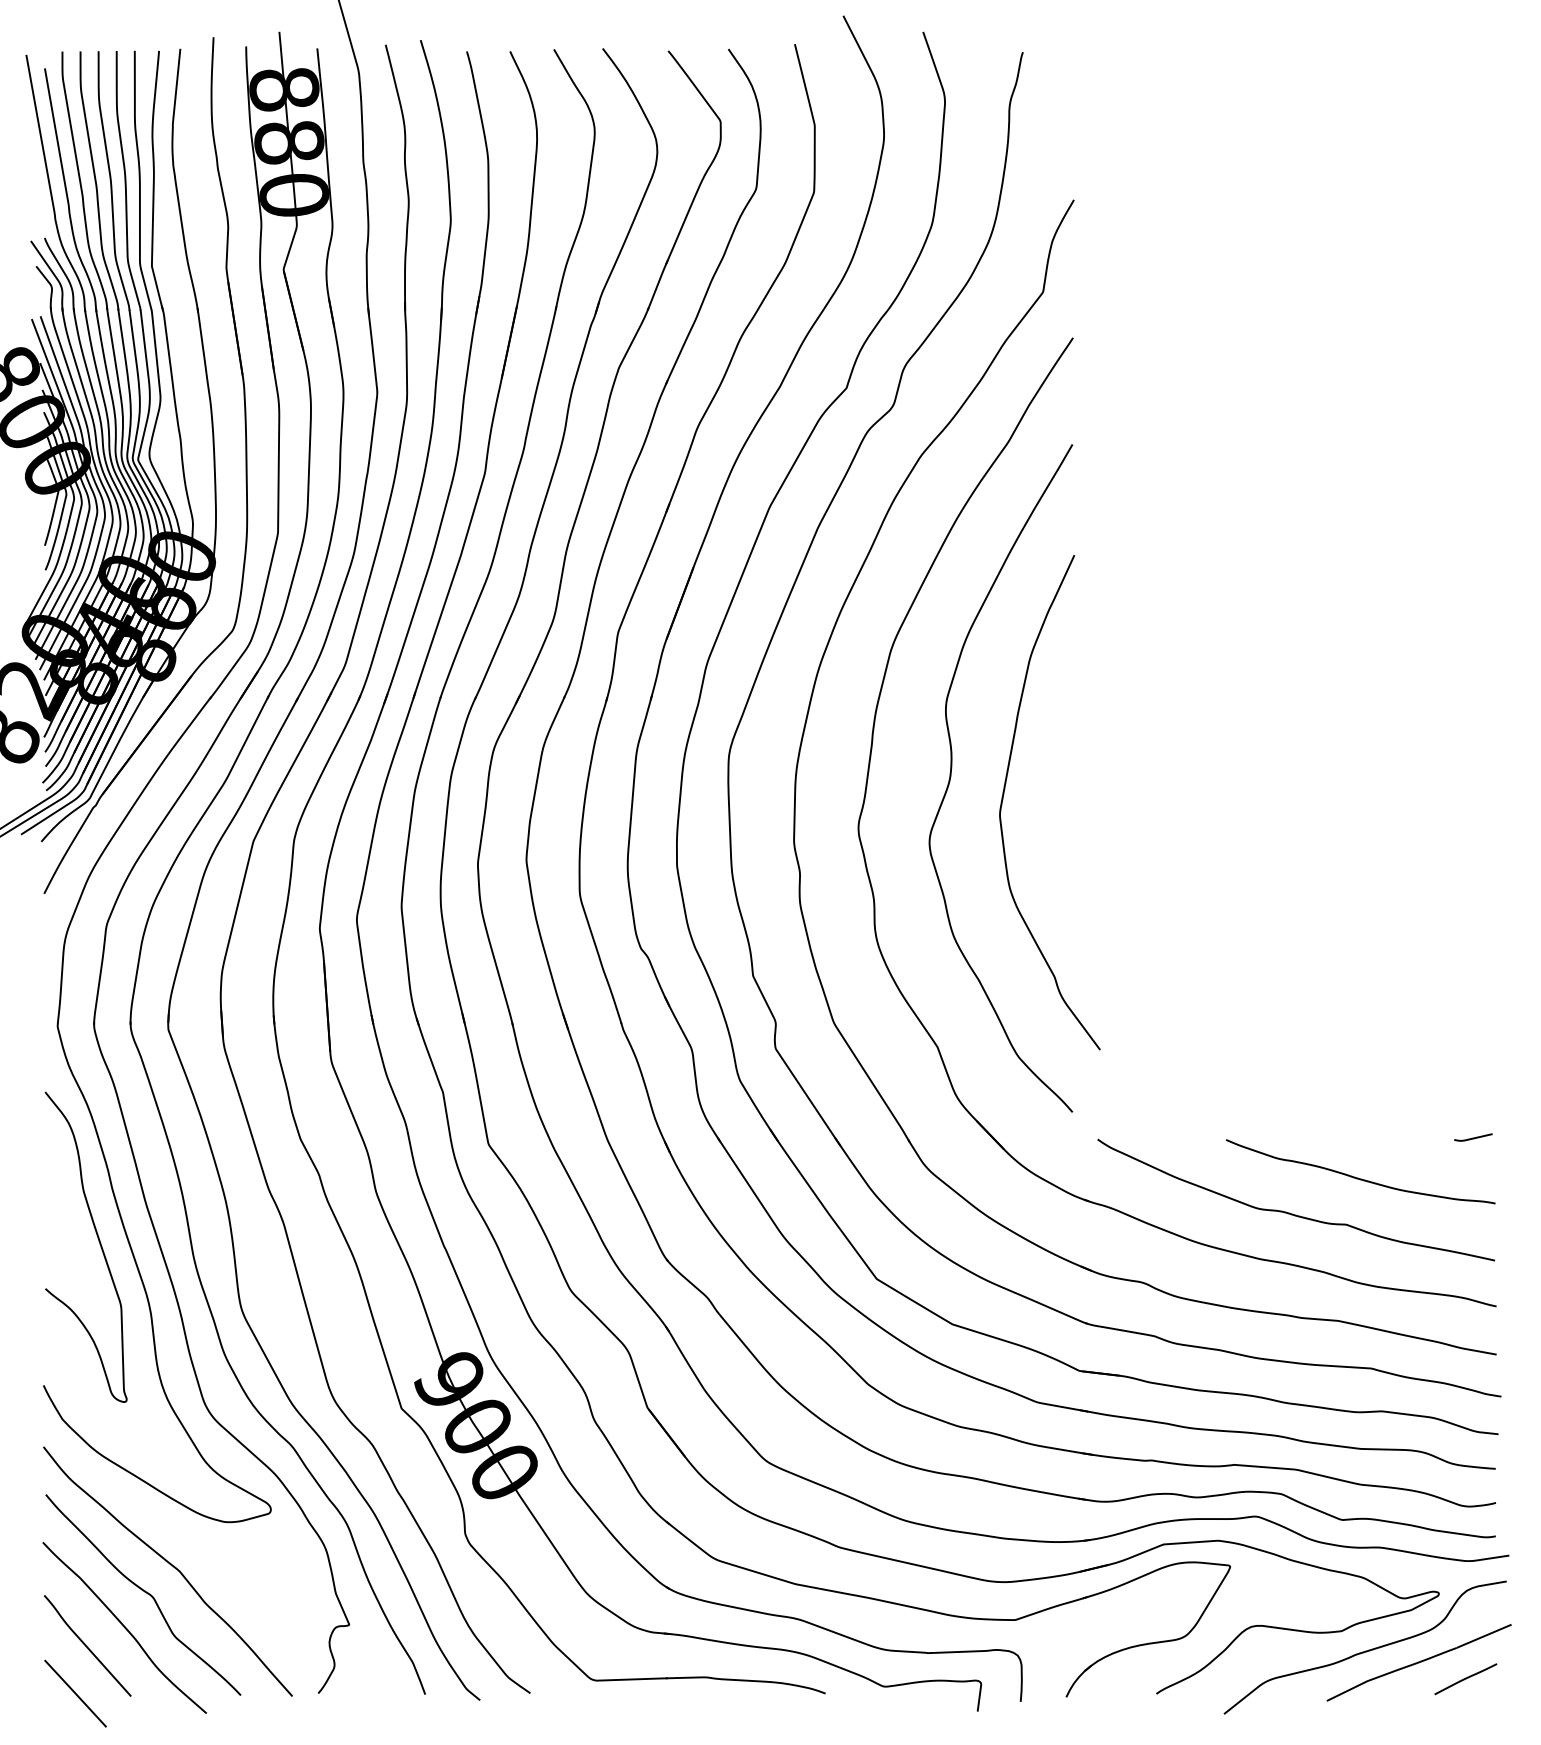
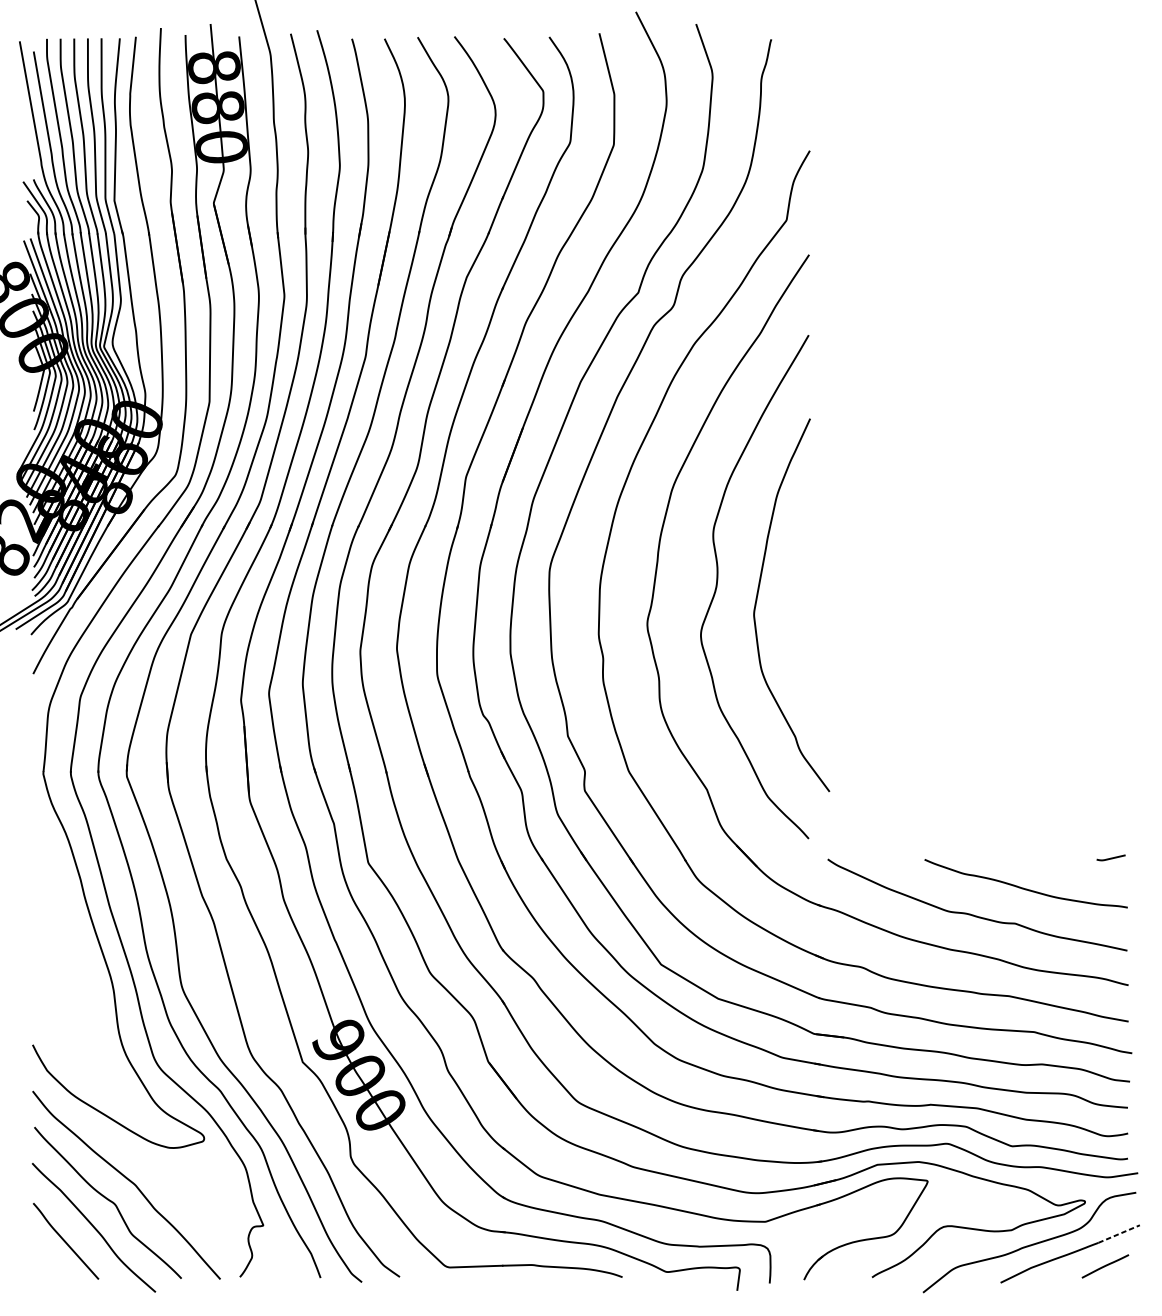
curve: (98, 1241) -> (74, 936), removed
line: (1484, 1636) -> (1119, 1234), solid -> dashed
line: (75, 1693) -> (56, 1277), removed

